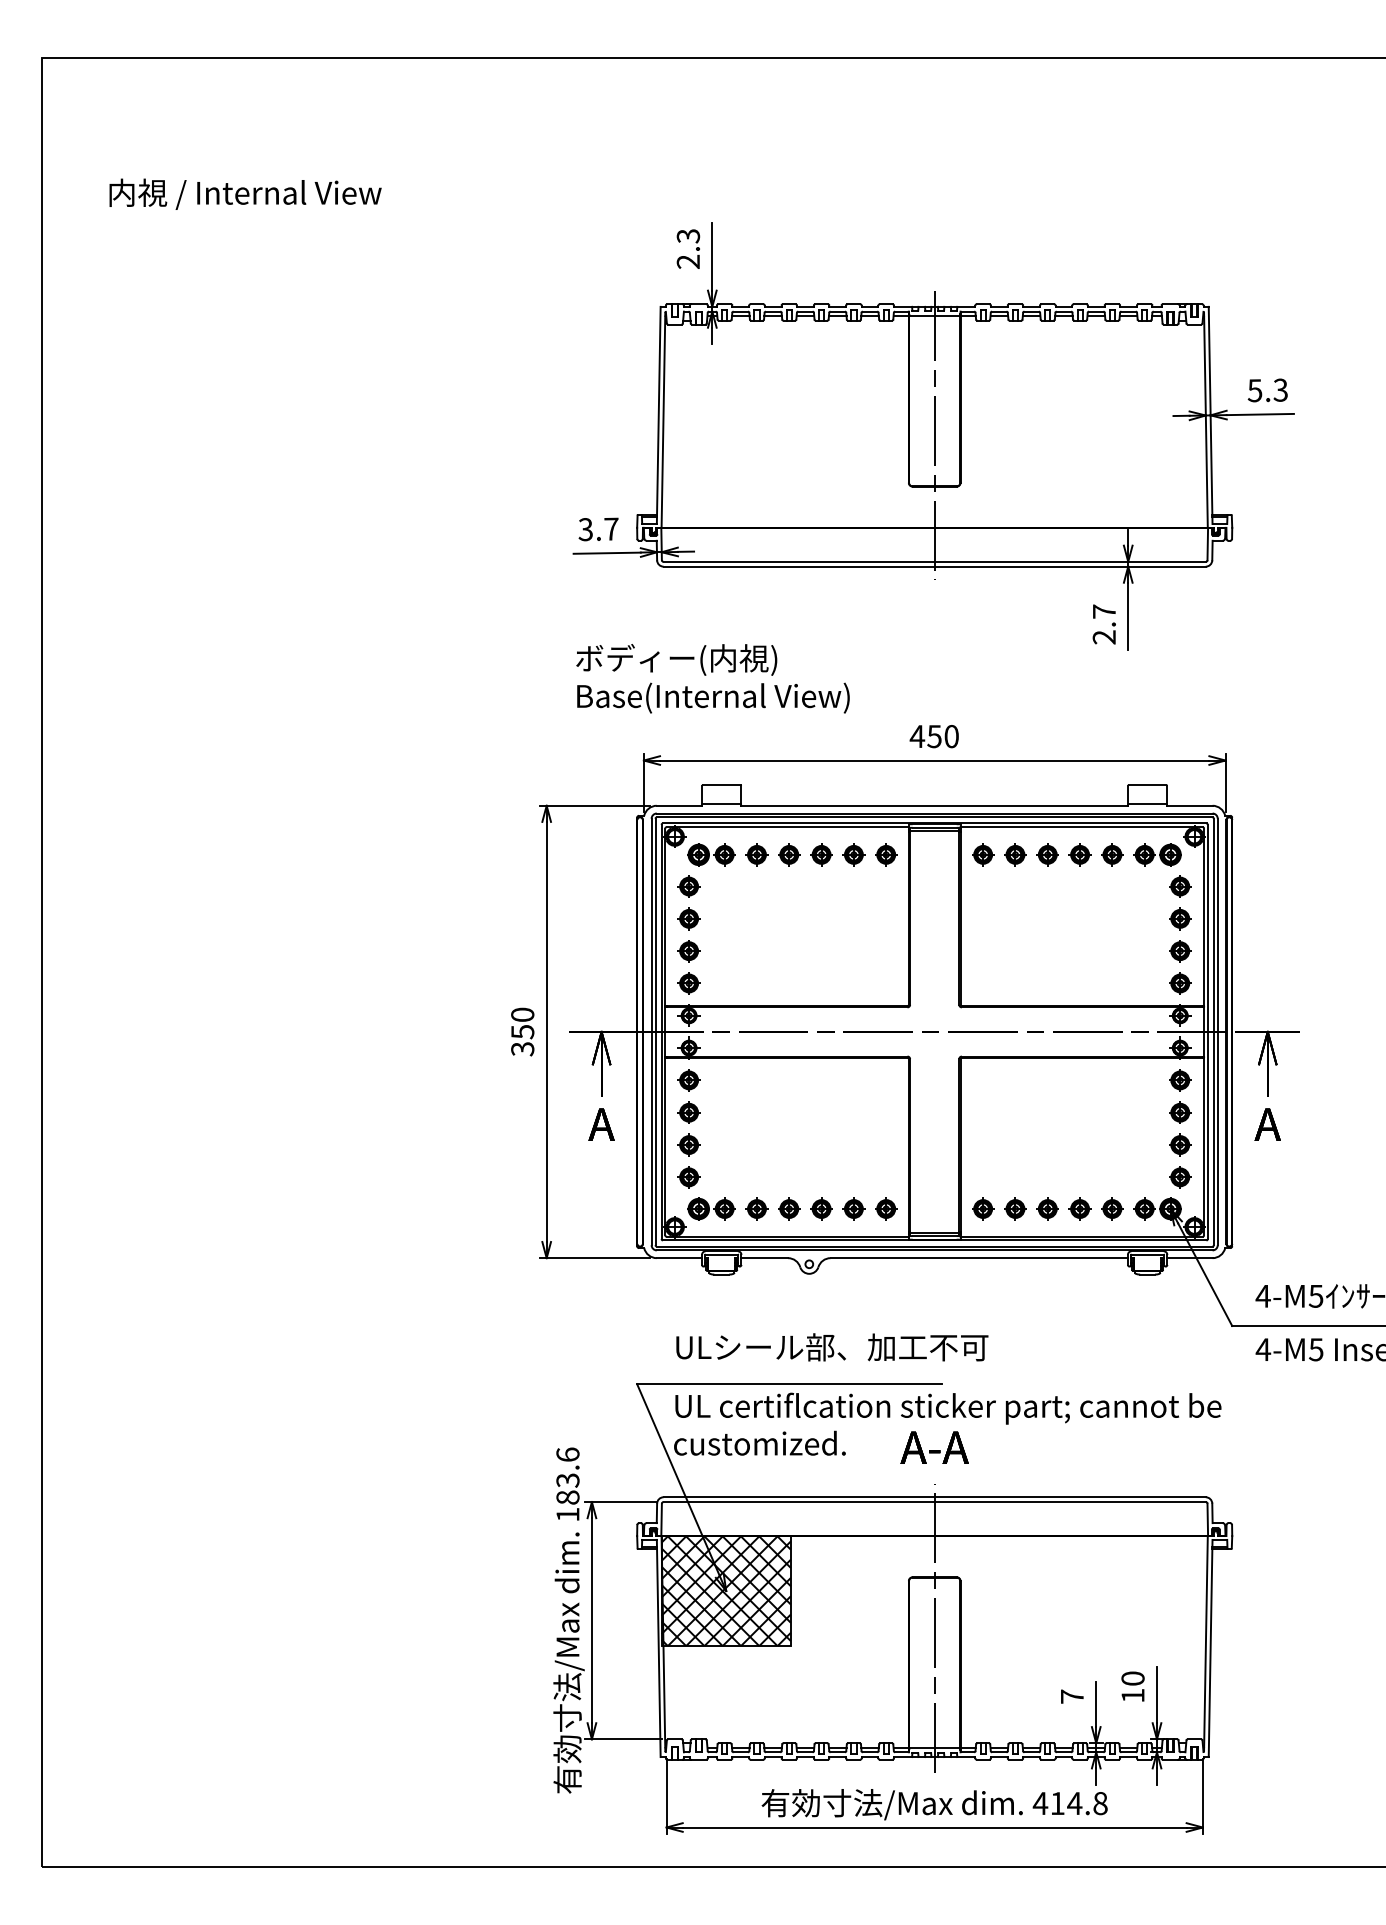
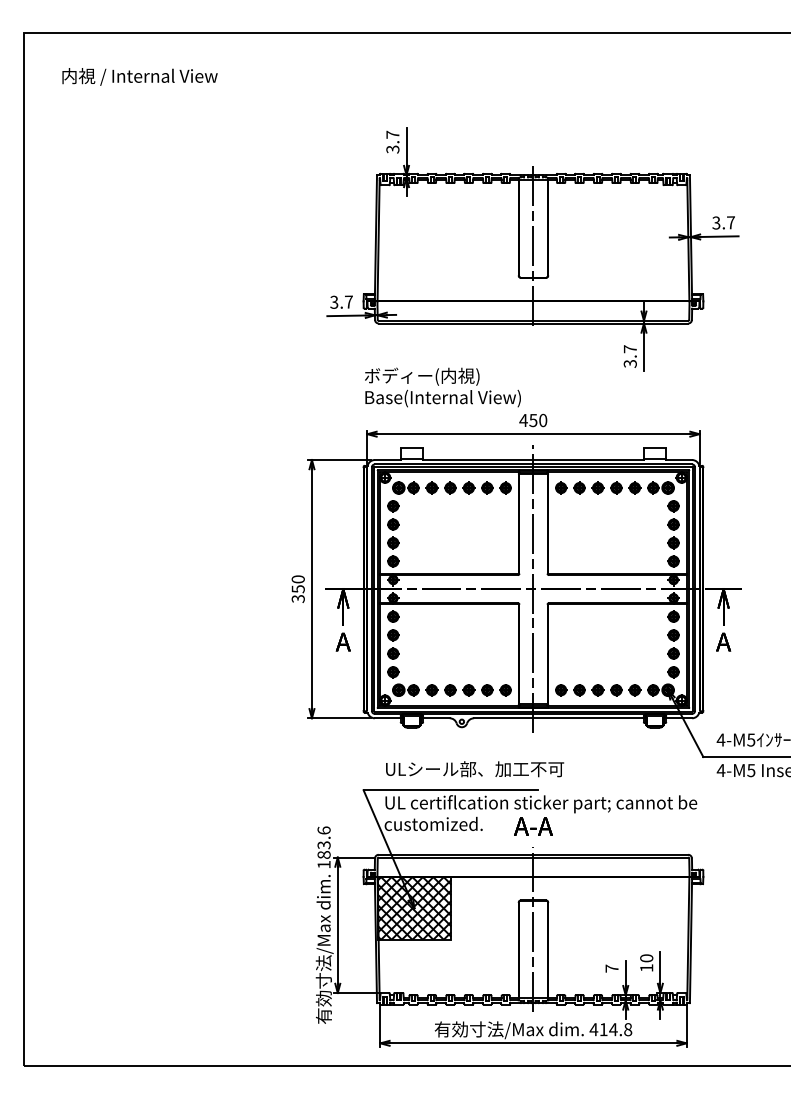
text: (244, 193) -> (139, 76), moved
text: (687, 247) -> (392, 141), 2.3 -> 3.7
text: (1267, 389) -> (723, 222), 5.3 -> 3.7
text: (1104, 636) -> (630, 363), 2.7 -> 3.7
text: (712, 678) -> (442, 387), moved
line: (934, 1032) -> (533, 589), added

